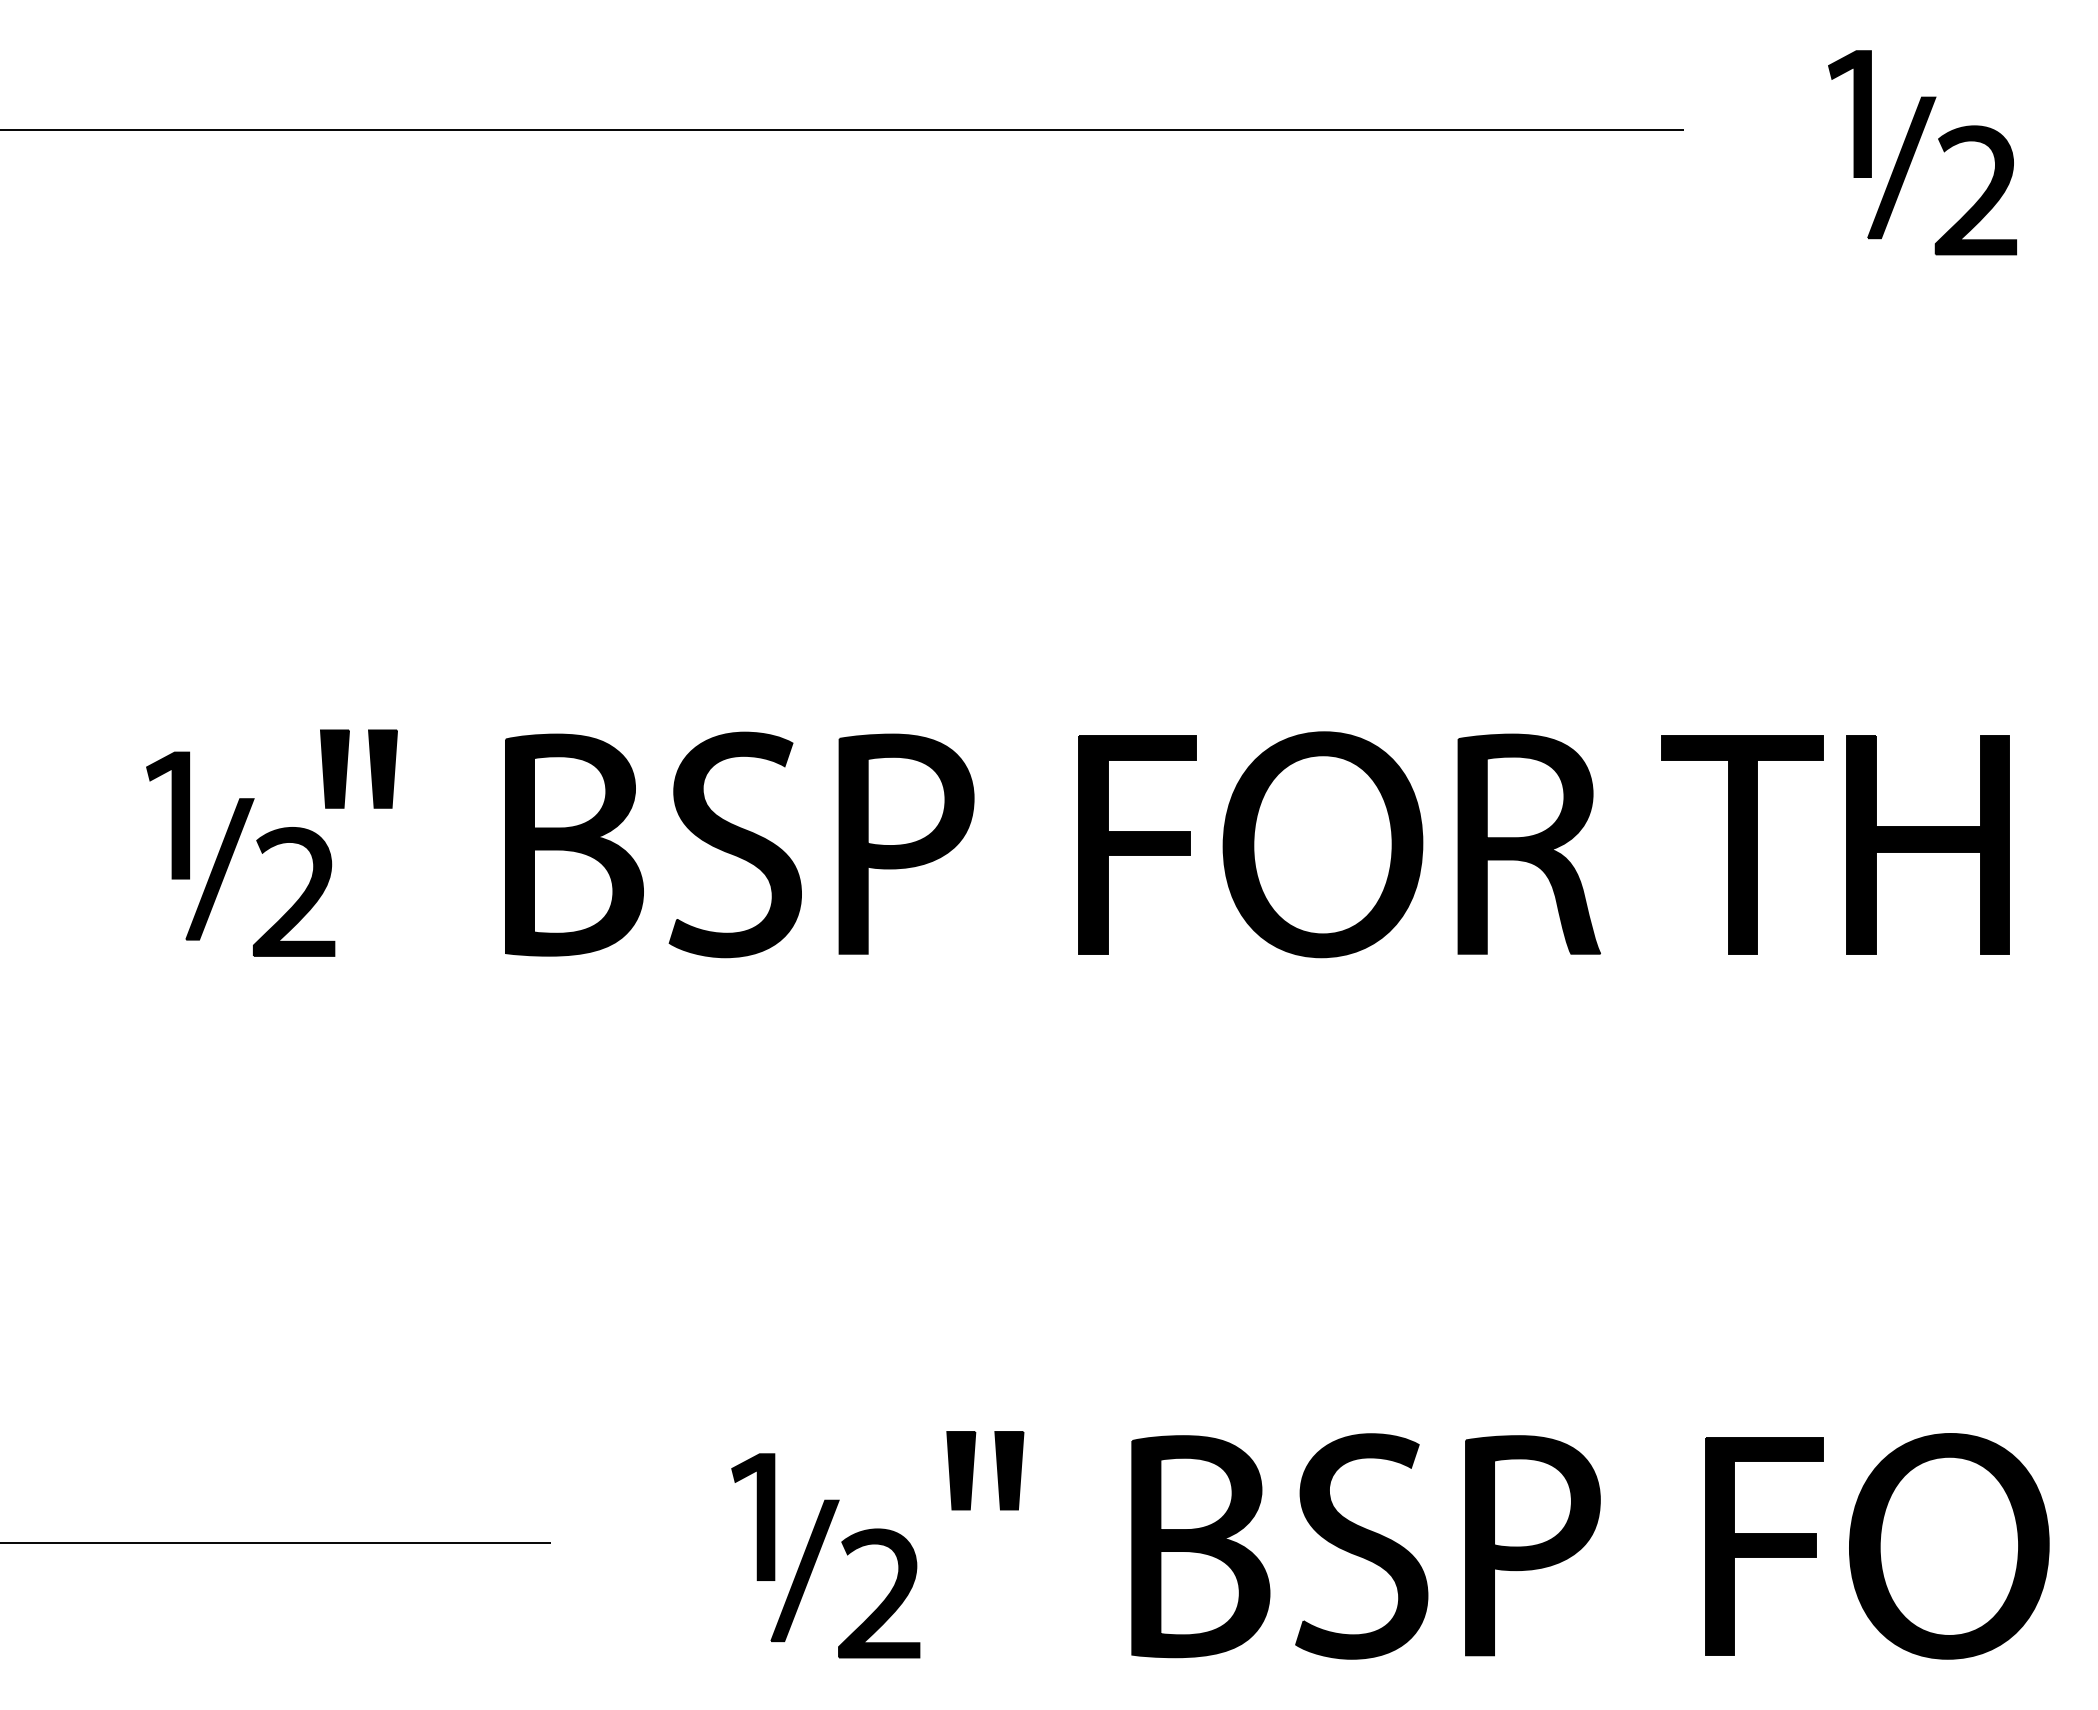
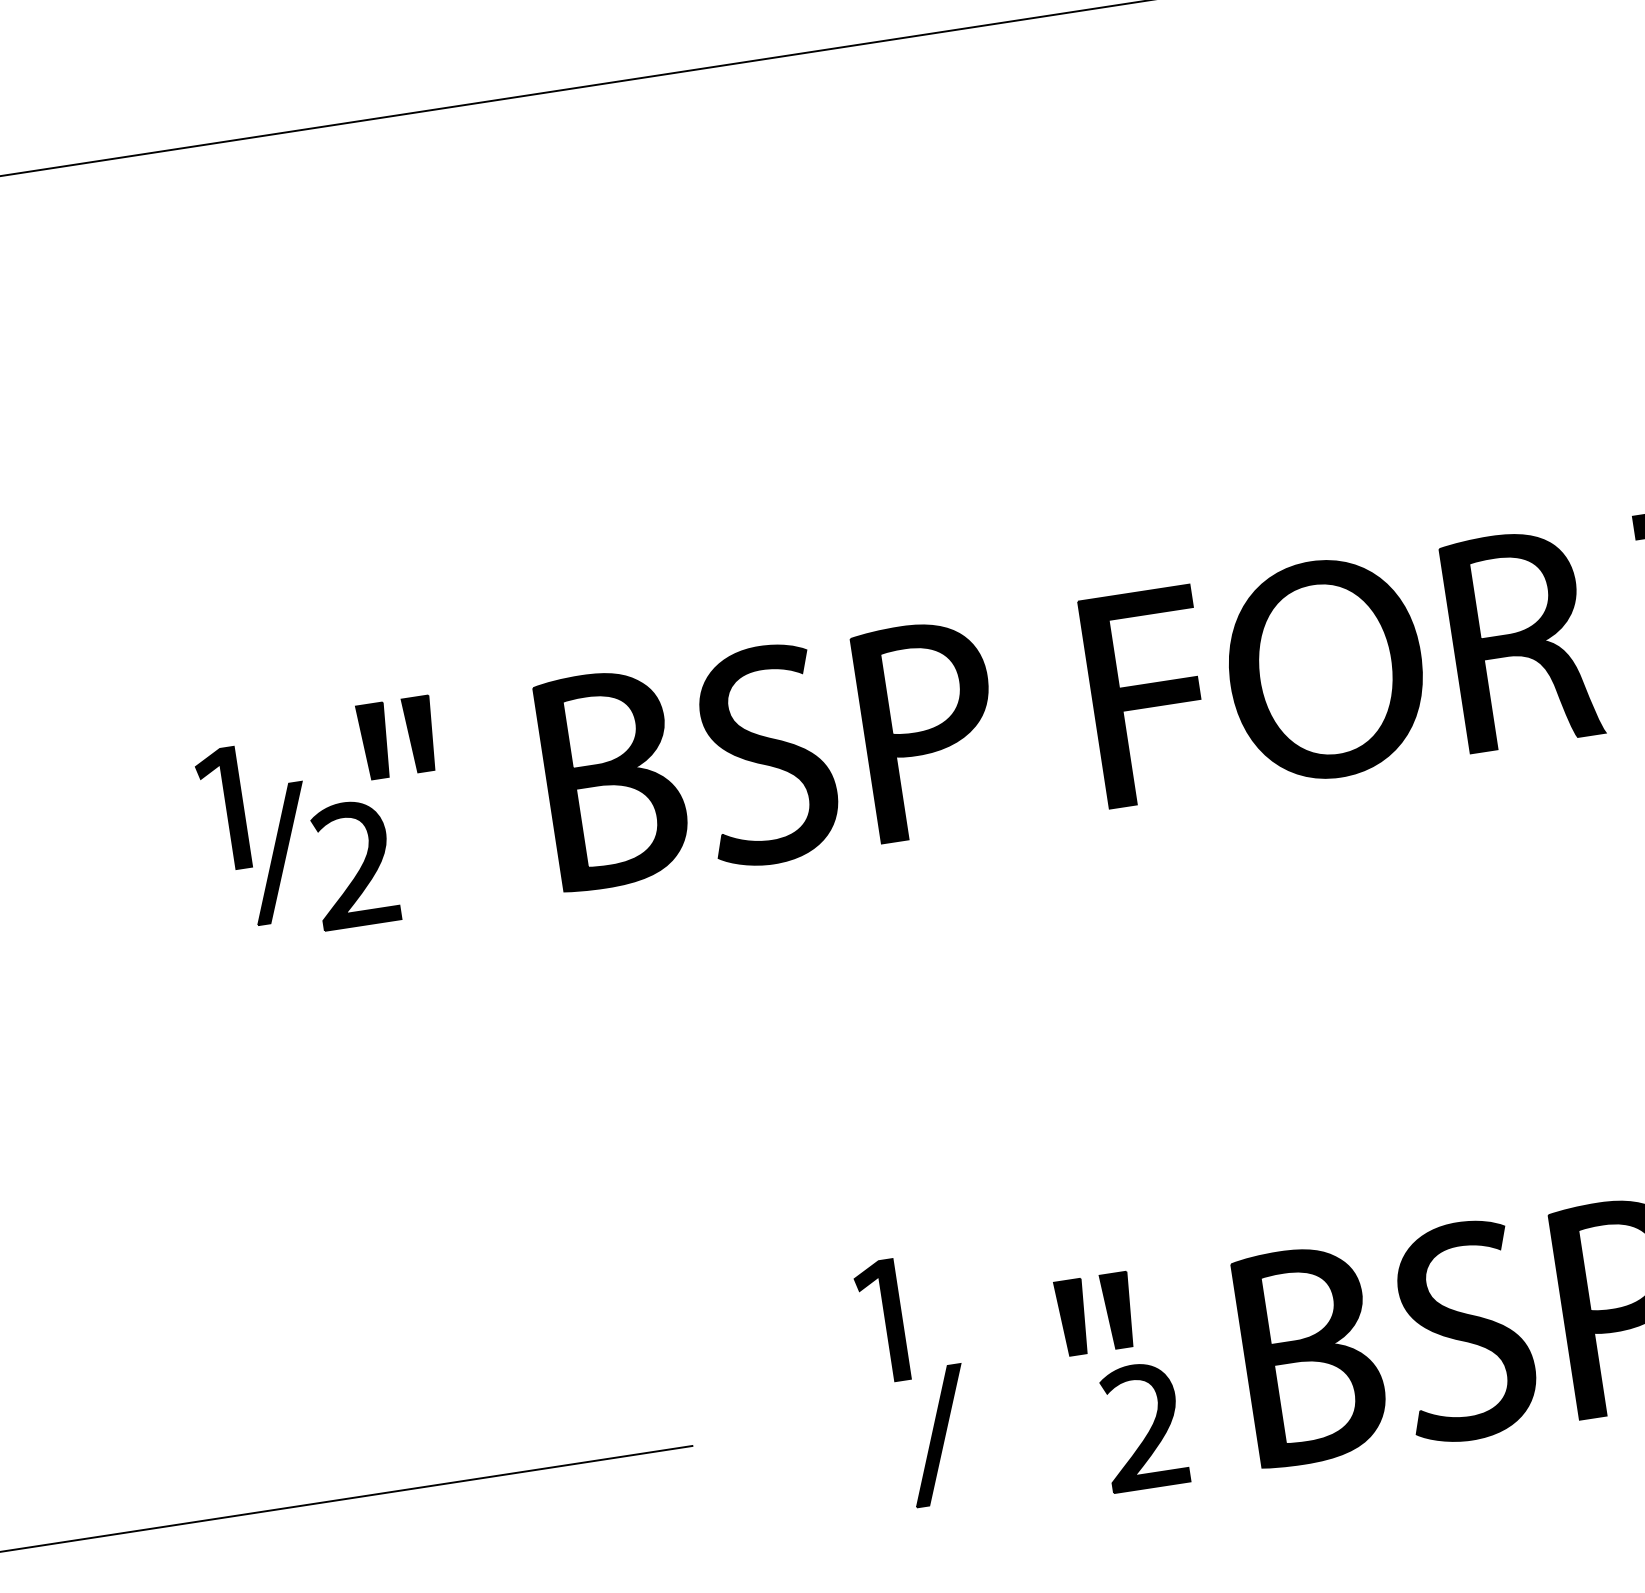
part: (753, 1516) -> (881, 1321), moved
part: (886, 1596) -> (1150, 1428), moved

